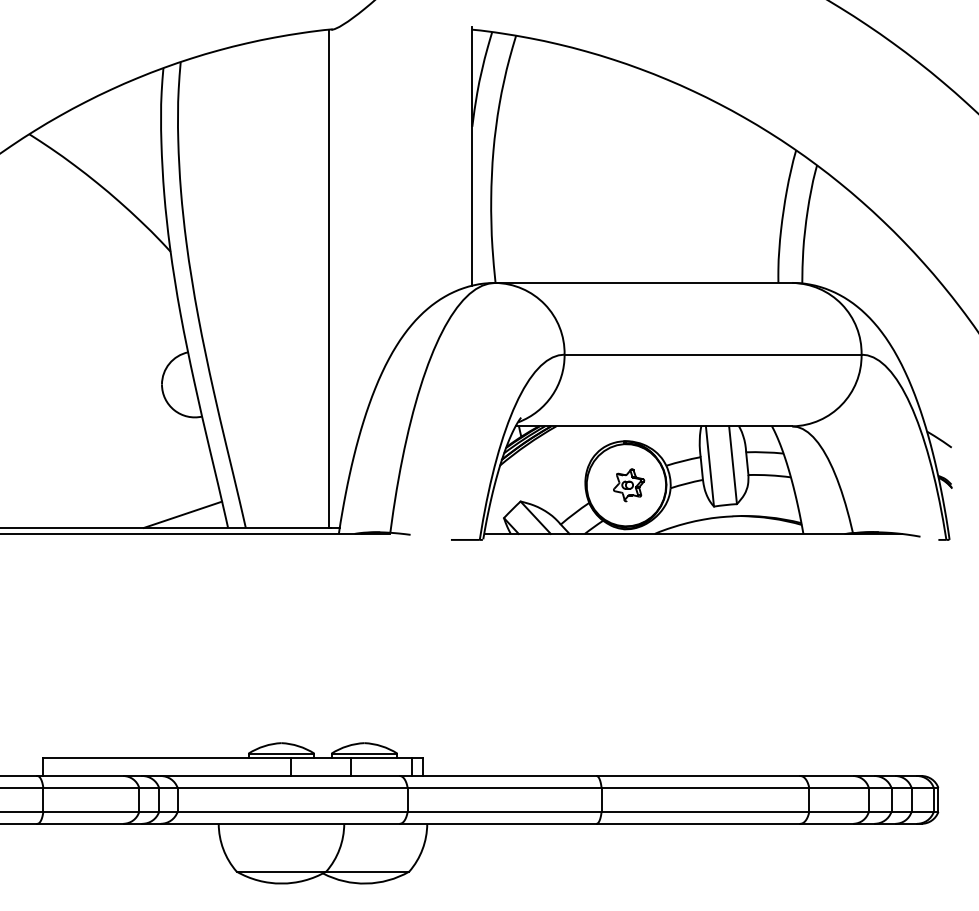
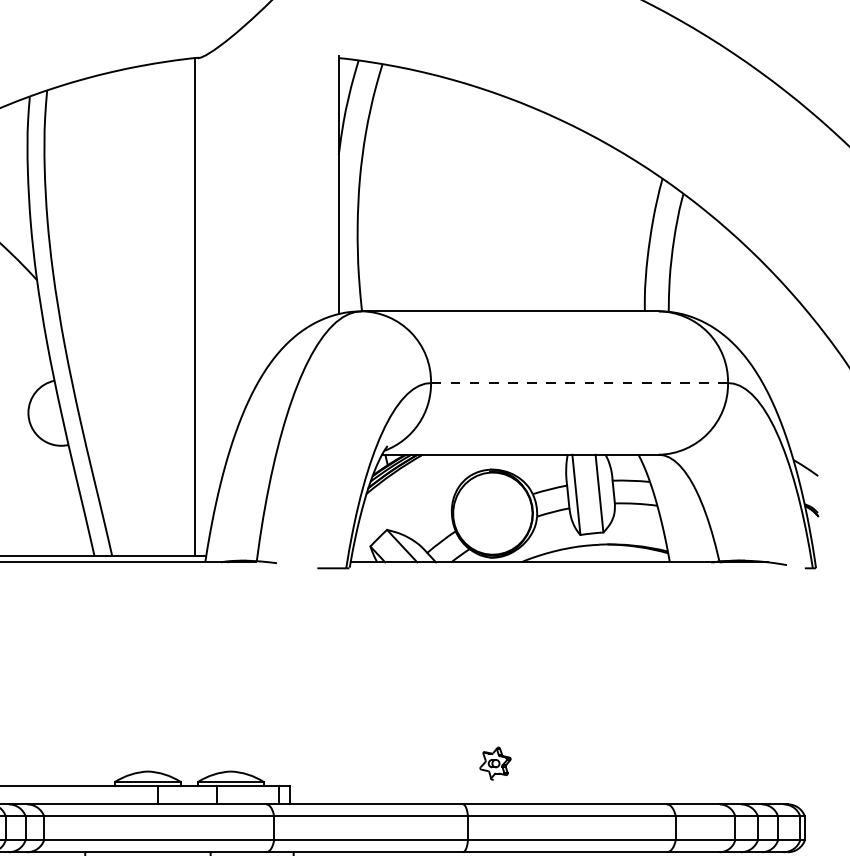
line: (712, 354) -> (578, 382), solid -> dashed
part: (629, 485) -> (495, 763), moved
line: (182, 514) -> (48, 542), removed

